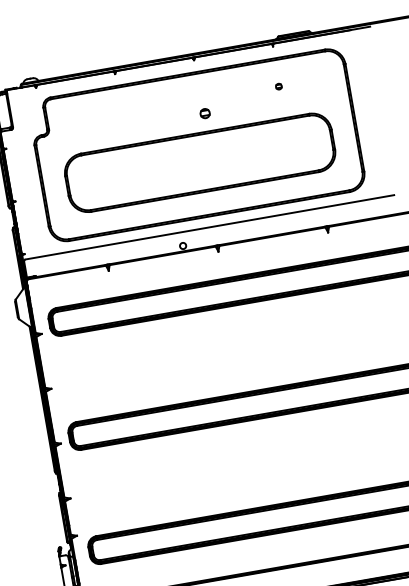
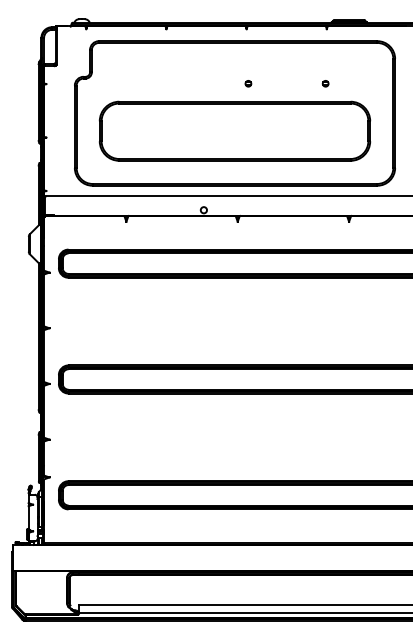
part: (278, 86) -> (325, 83), moved
part: (205, 113) -> (248, 83), size x0.62

